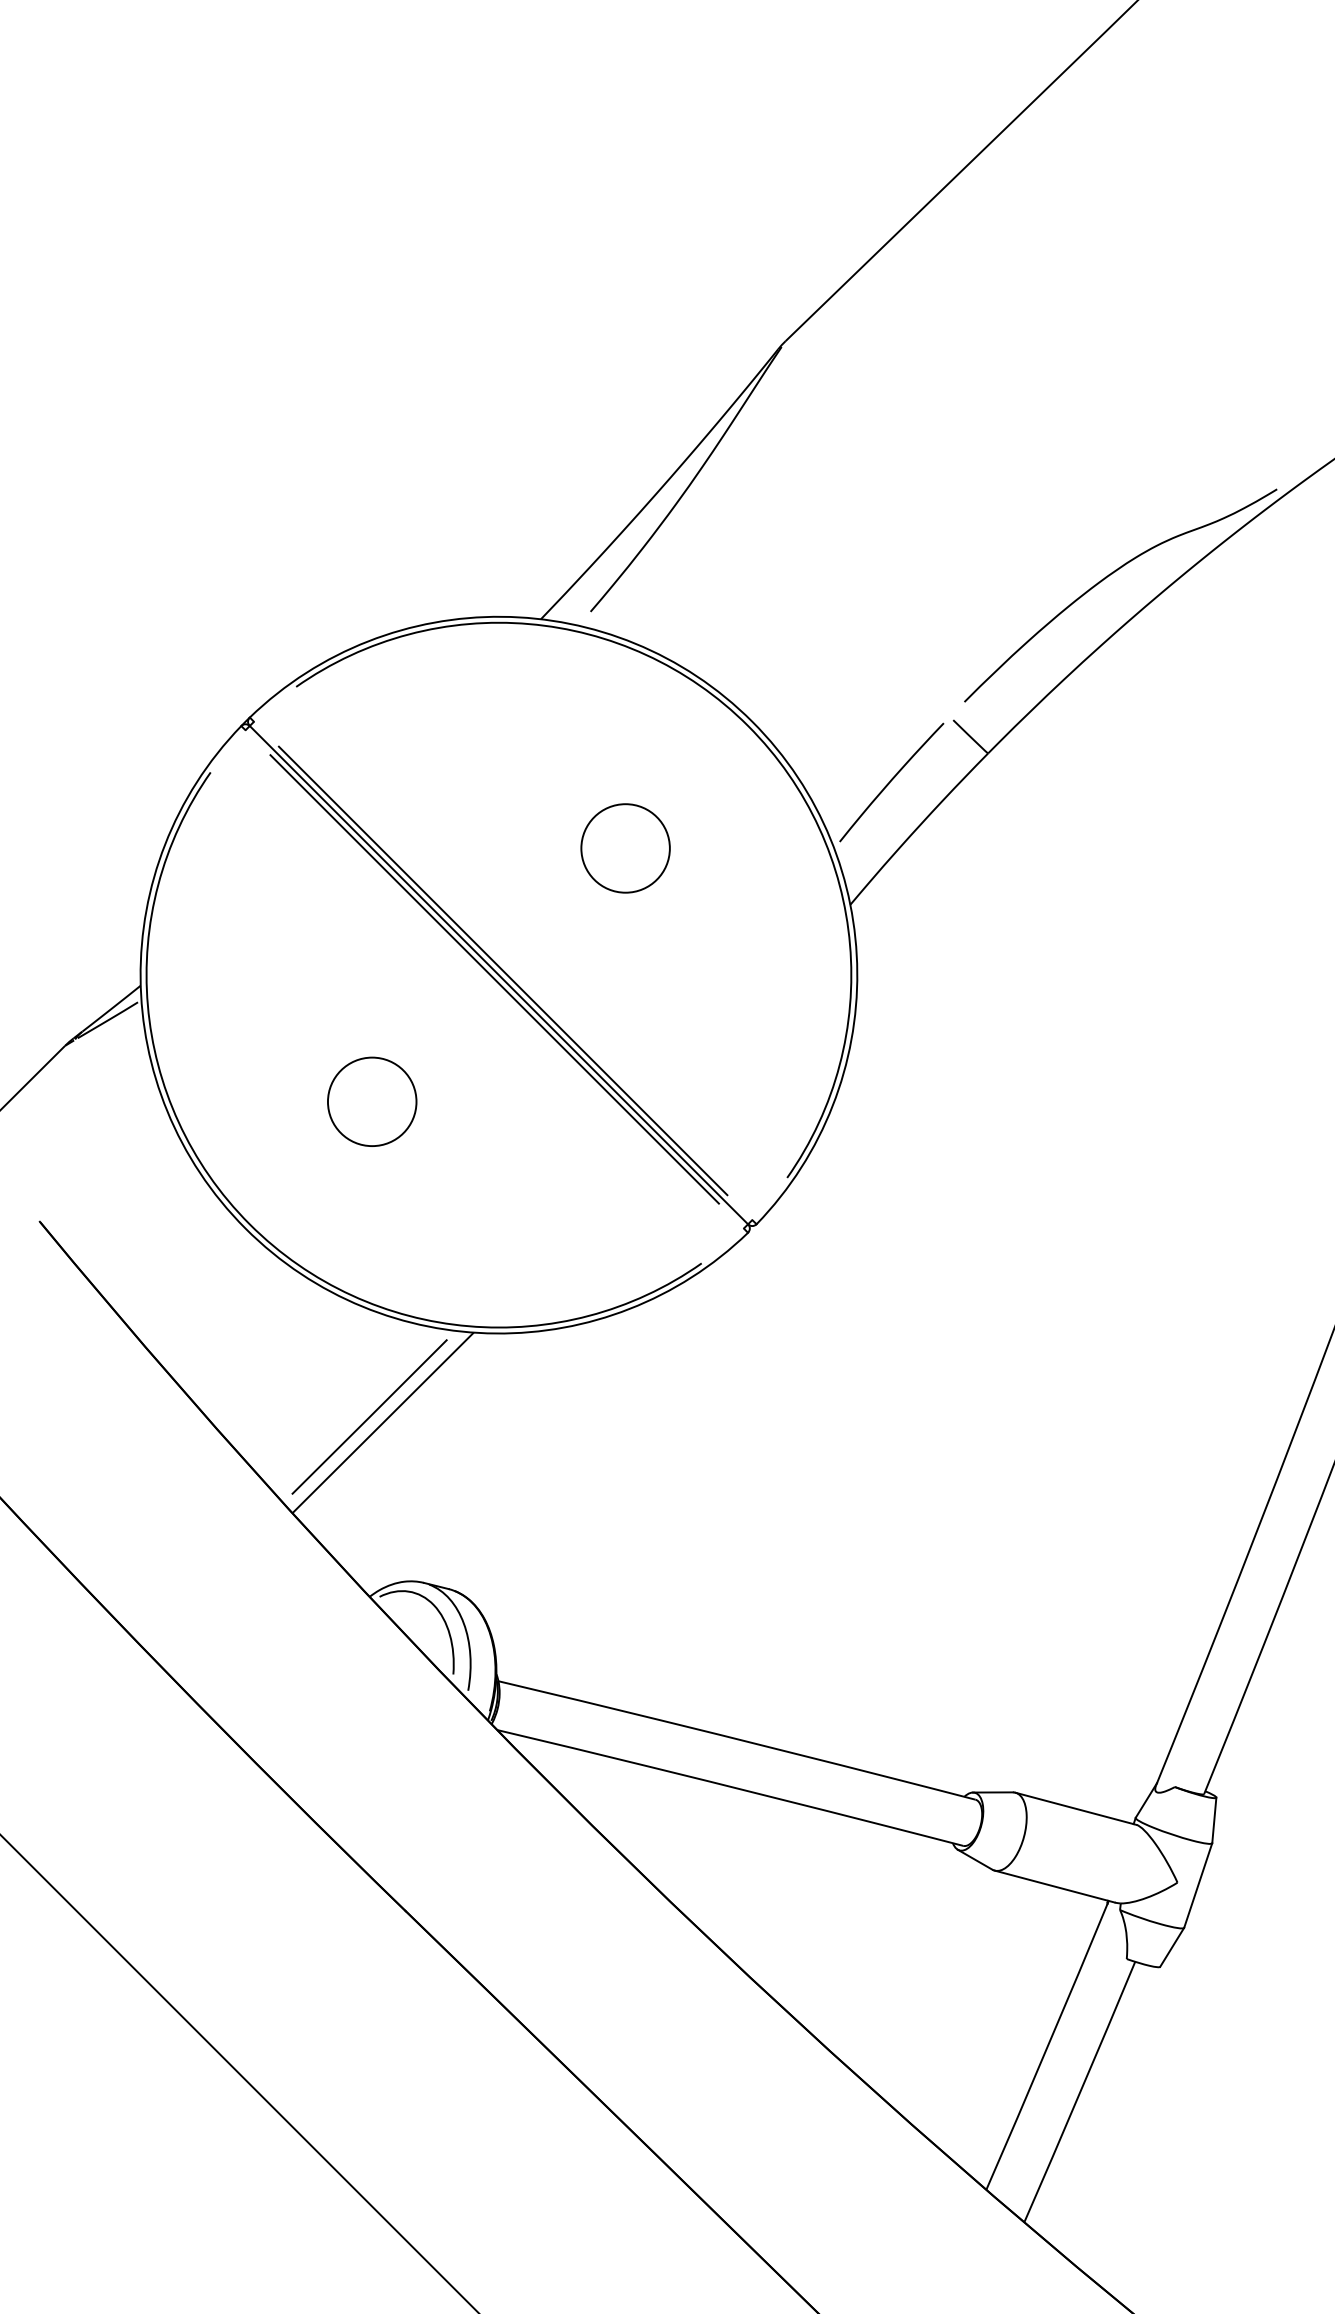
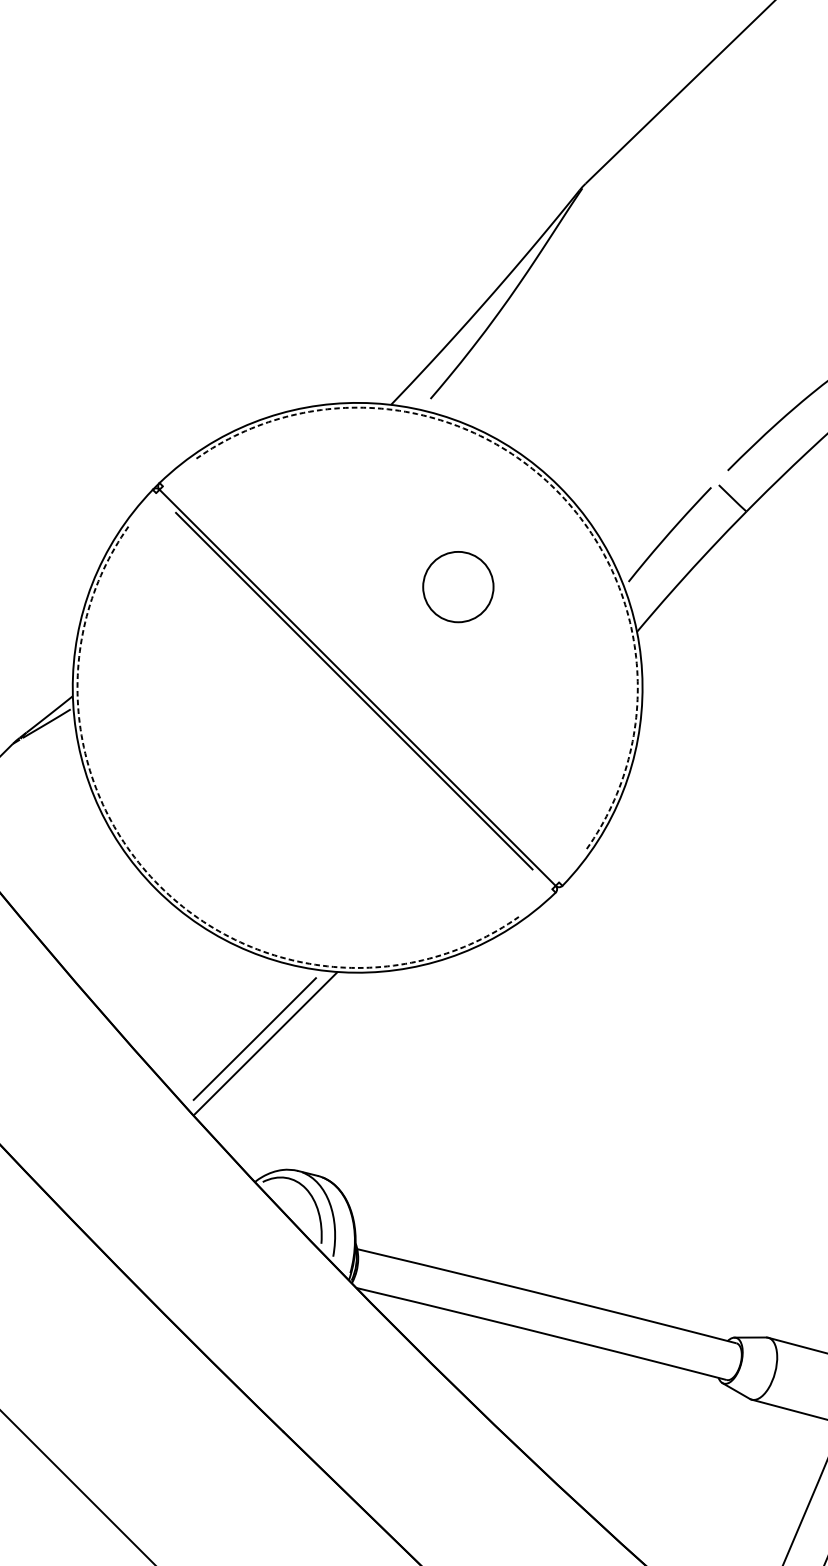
arc: (748, 725) -> (556, 489), solid -> dashed
line: (502, 970) -> (360, 684), removed
circle: (372, 1101) -> (257, 788), removed
arc: (249, 1224) -> (159, 886), solid -> dashed

